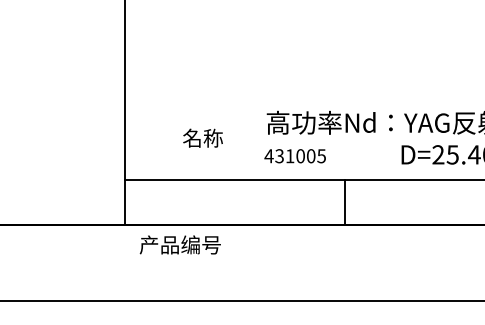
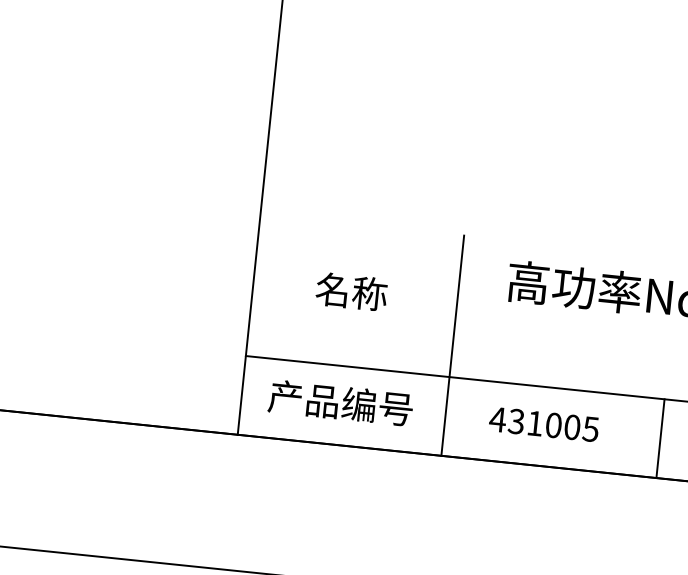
text: (202, 137) -> (350, 290), moved
text: (294, 156) -> (542, 424), moved
line: (239, 162) -> (452, 345), added
line: (345, 202) -> (661, 438), moved
text: (179, 244) -> (339, 402), moved

